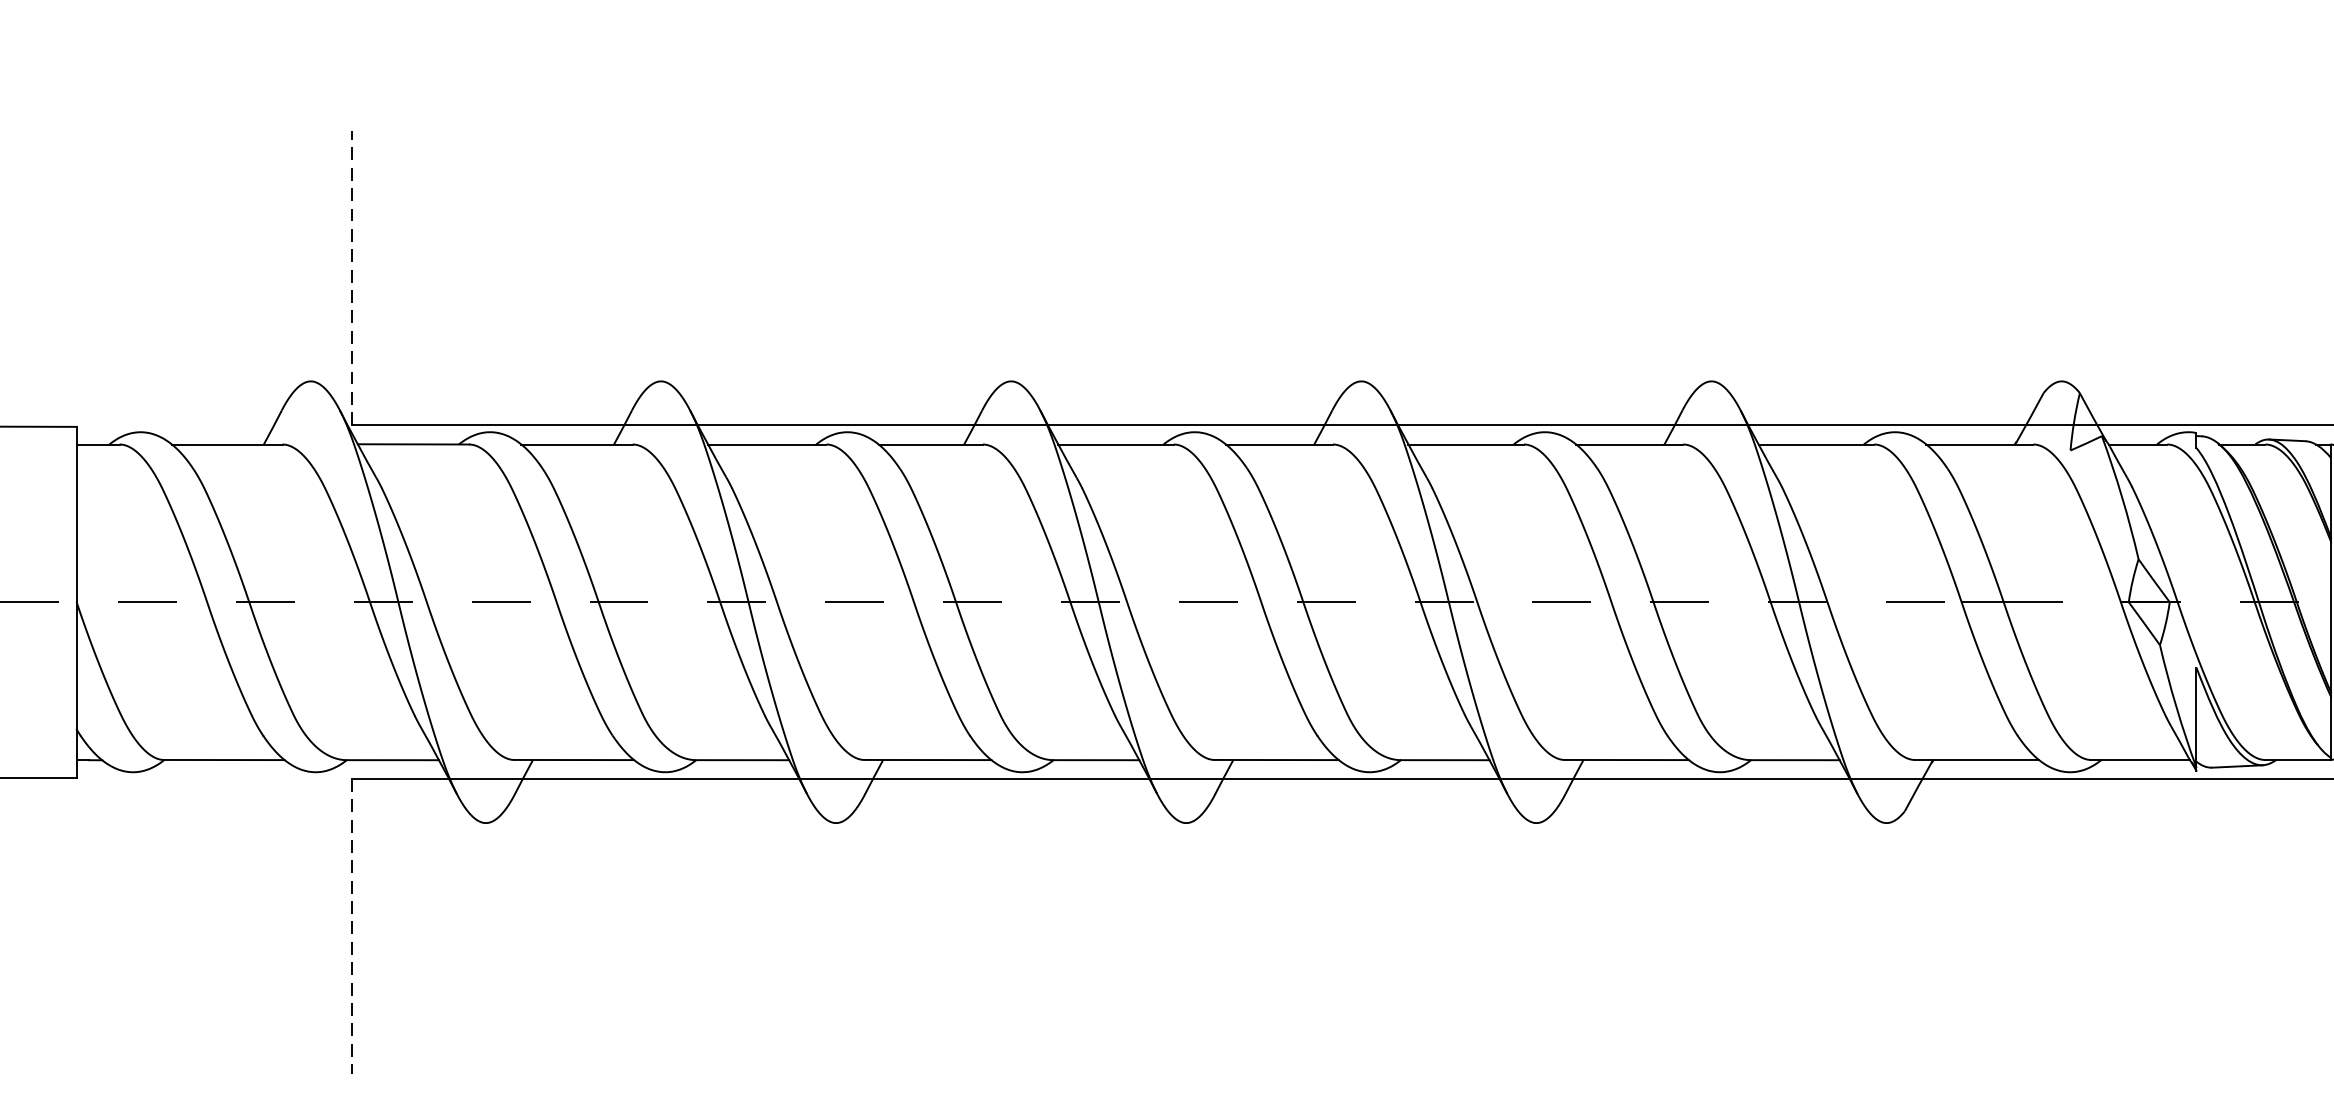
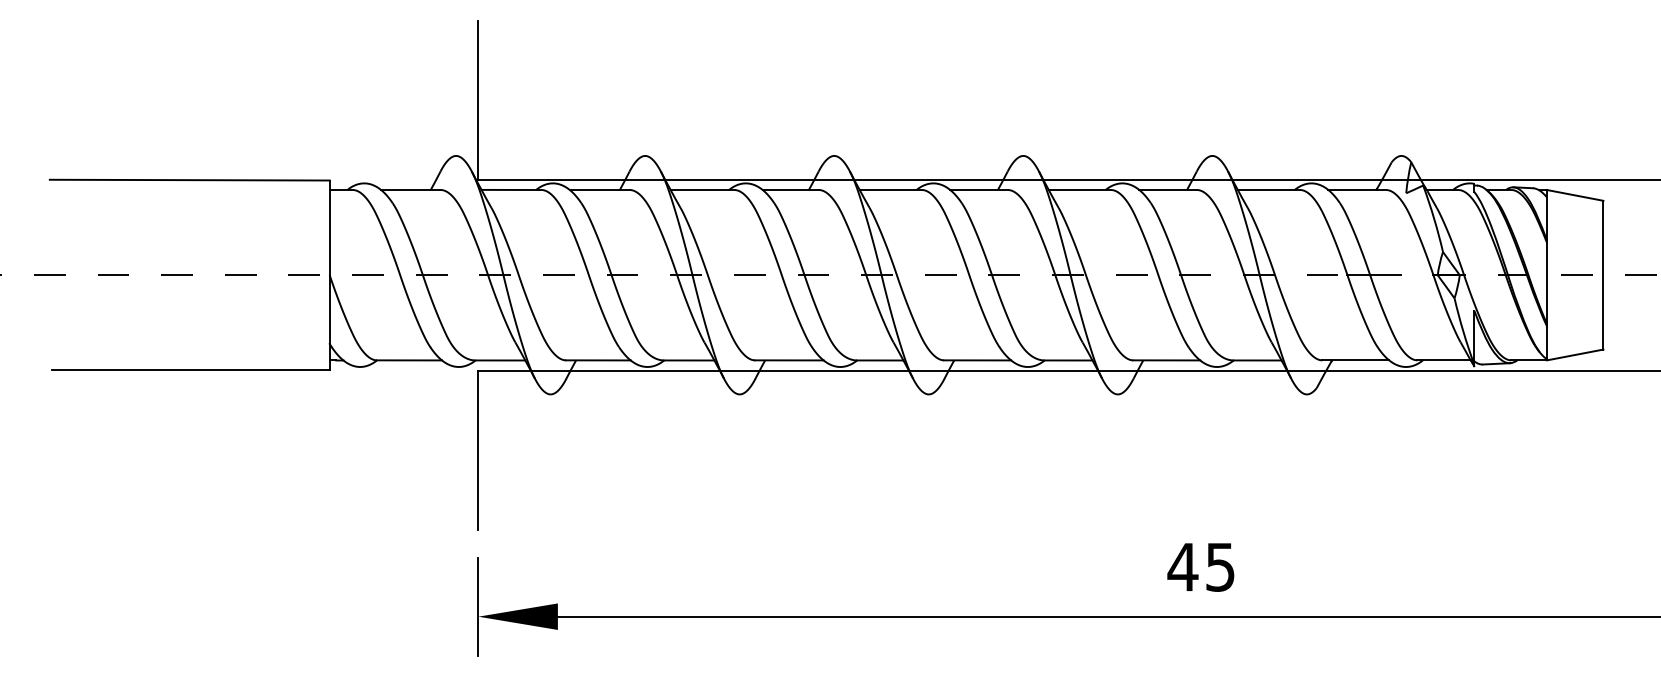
line: (352, 278) -> (478, 100), dashed -> solid
line: (352, 926) -> (478, 450), dashed -> solid

